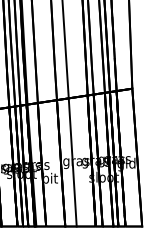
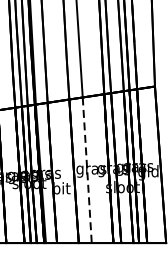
line: (72, 162) -> (86, 170), solid -> dashed

